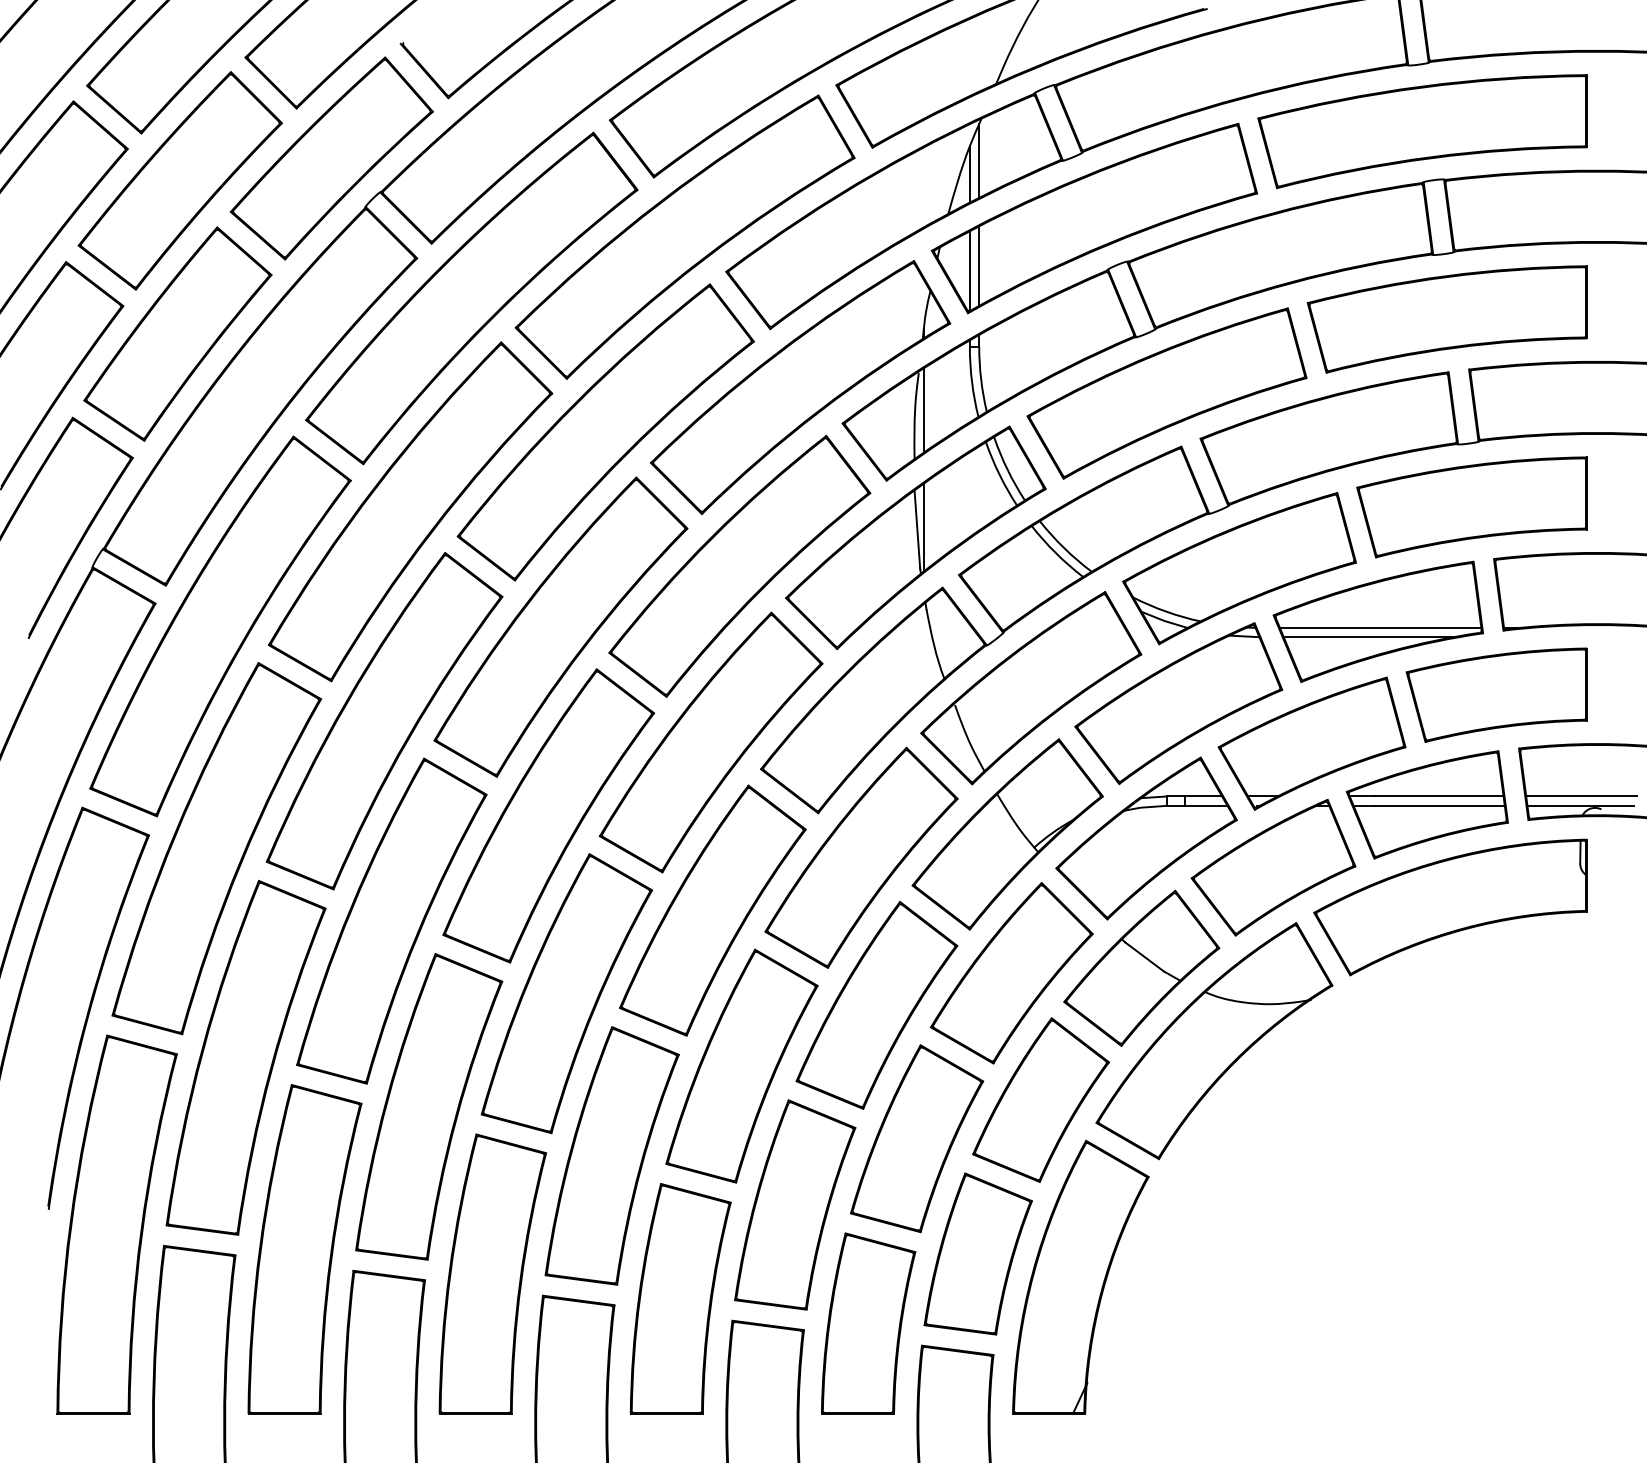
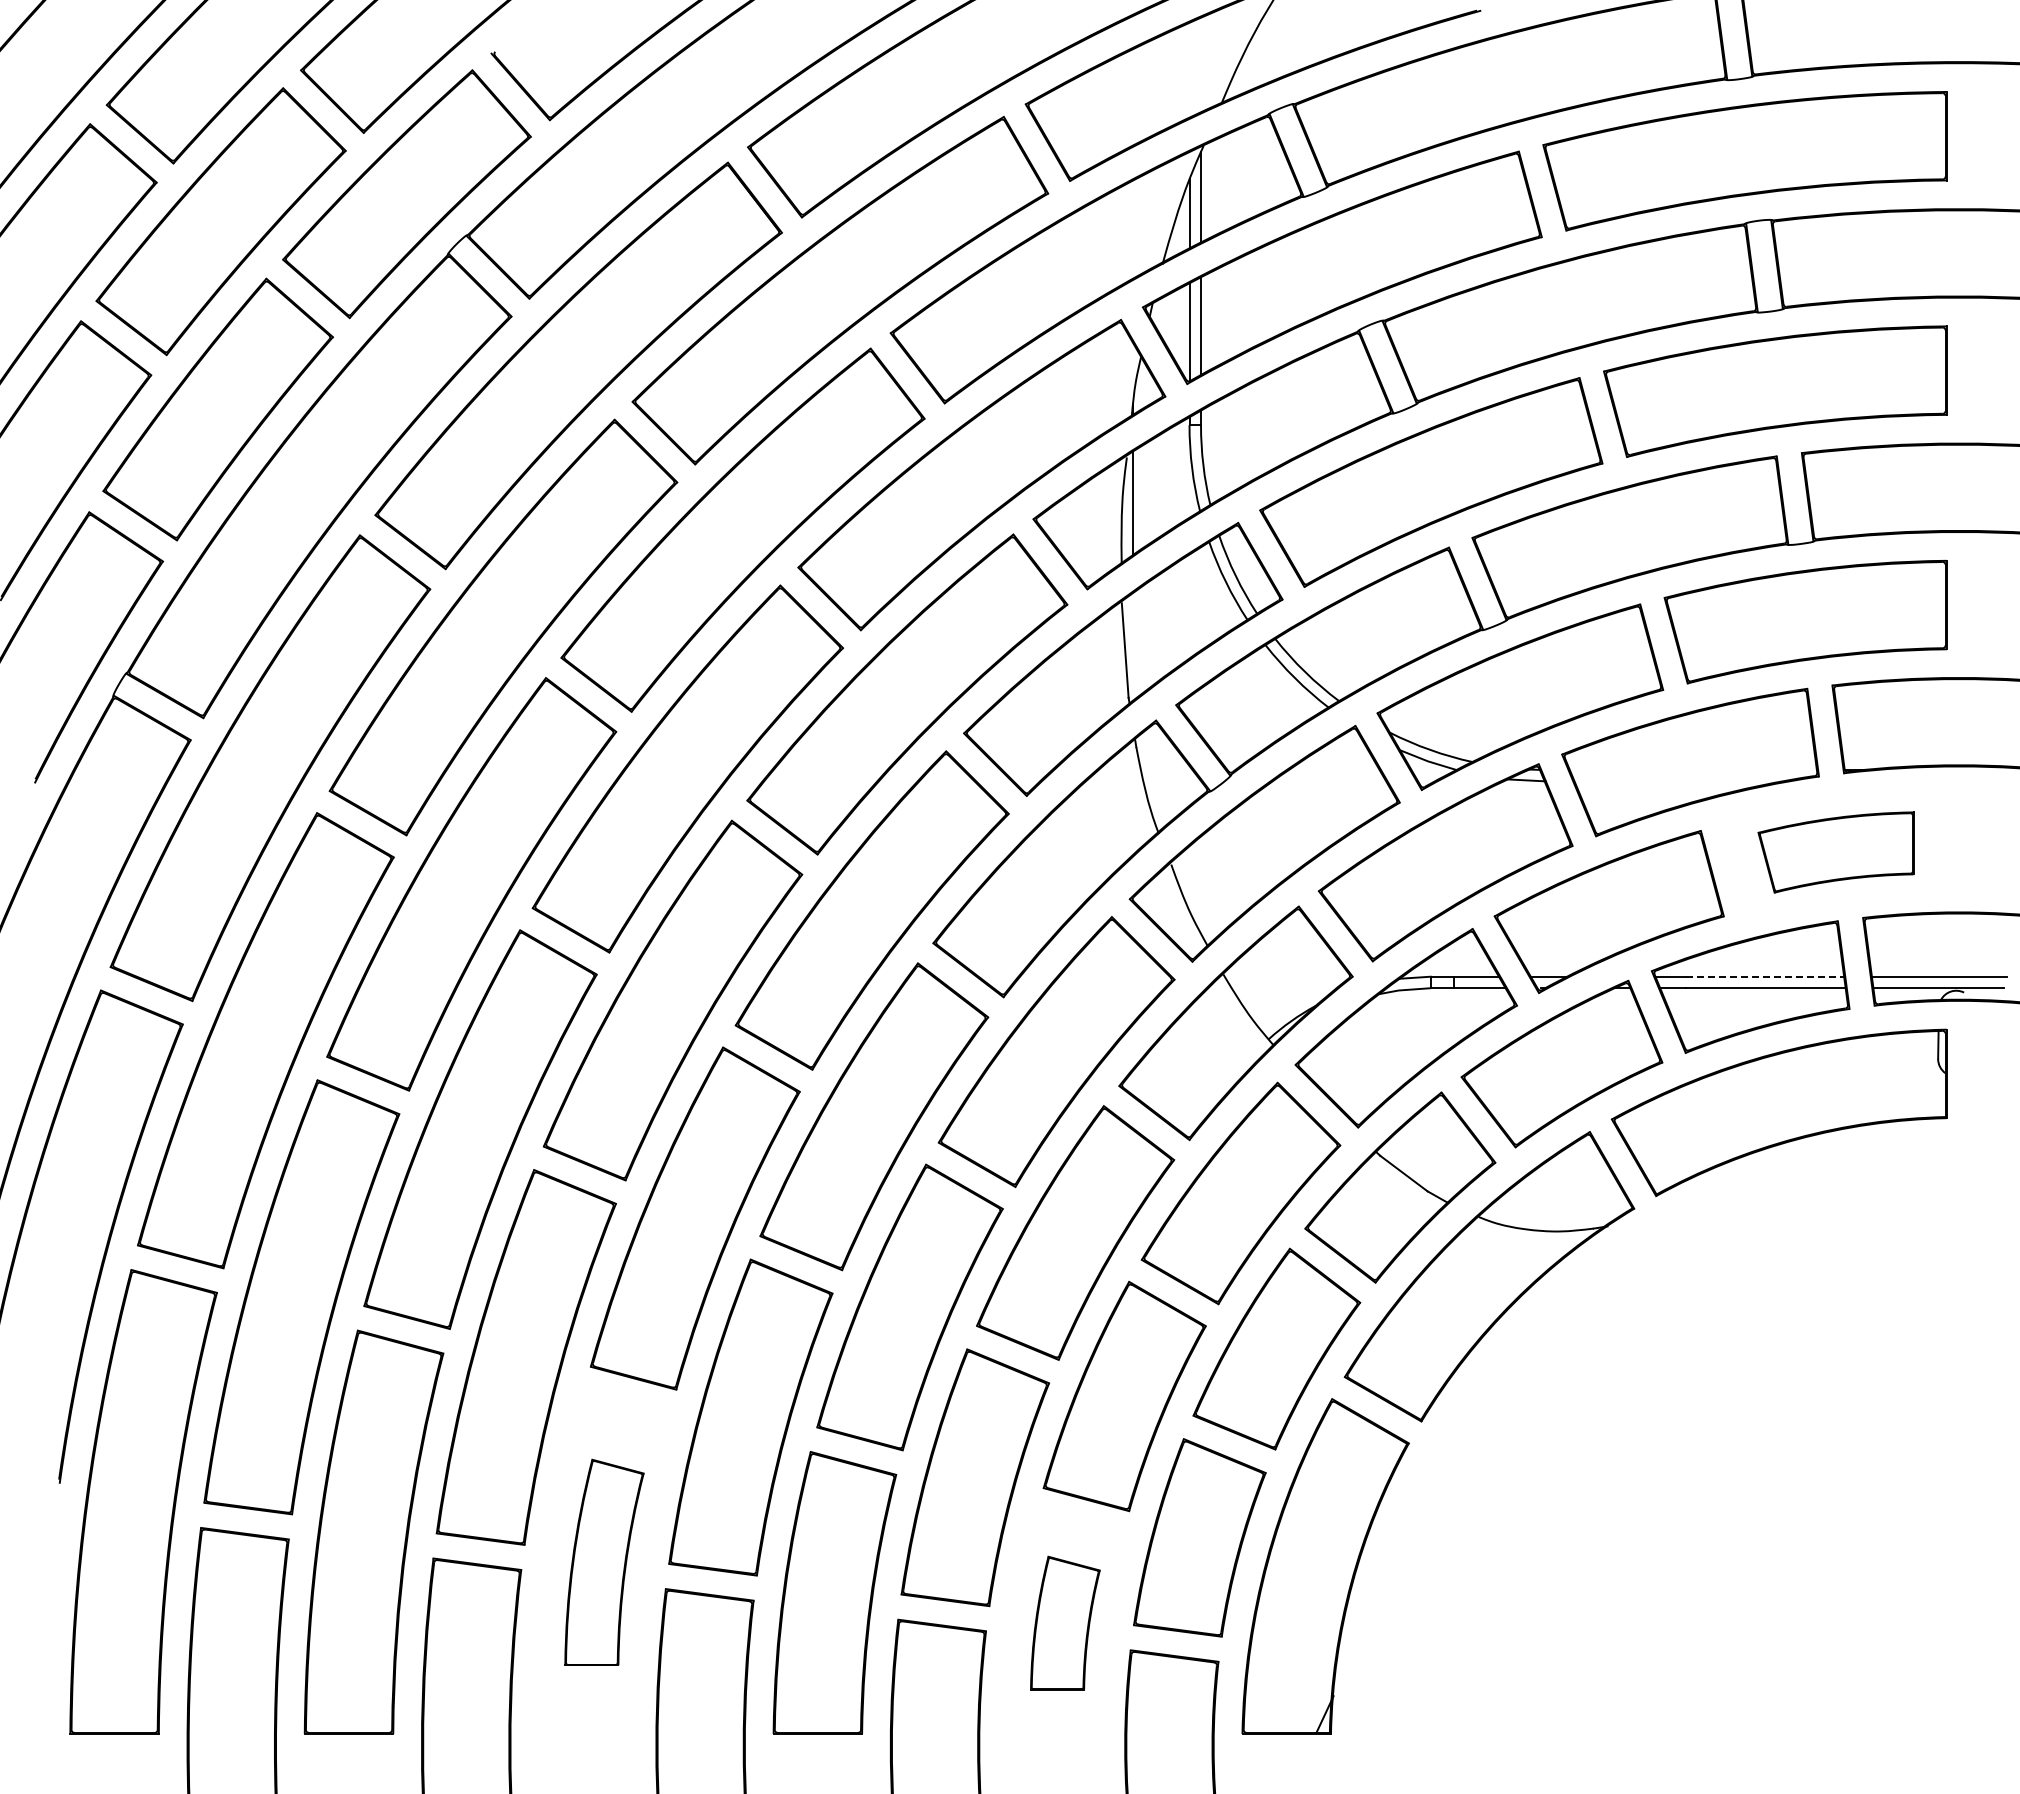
line: (924, 527) -> (1133, 646), removed
line: (1379, 627) -> (1692, 769), removed
line: (1368, 637) -> (1678, 781), removed
part: (1496, 695) -> (1835, 852), size x0.7
line: (1439, 796) -> (1765, 976), solid -> dashed
part: (492, 1274) -> (604, 1562), size x0.6
part: (868, 1323) -> (1065, 1622), size x0.6

